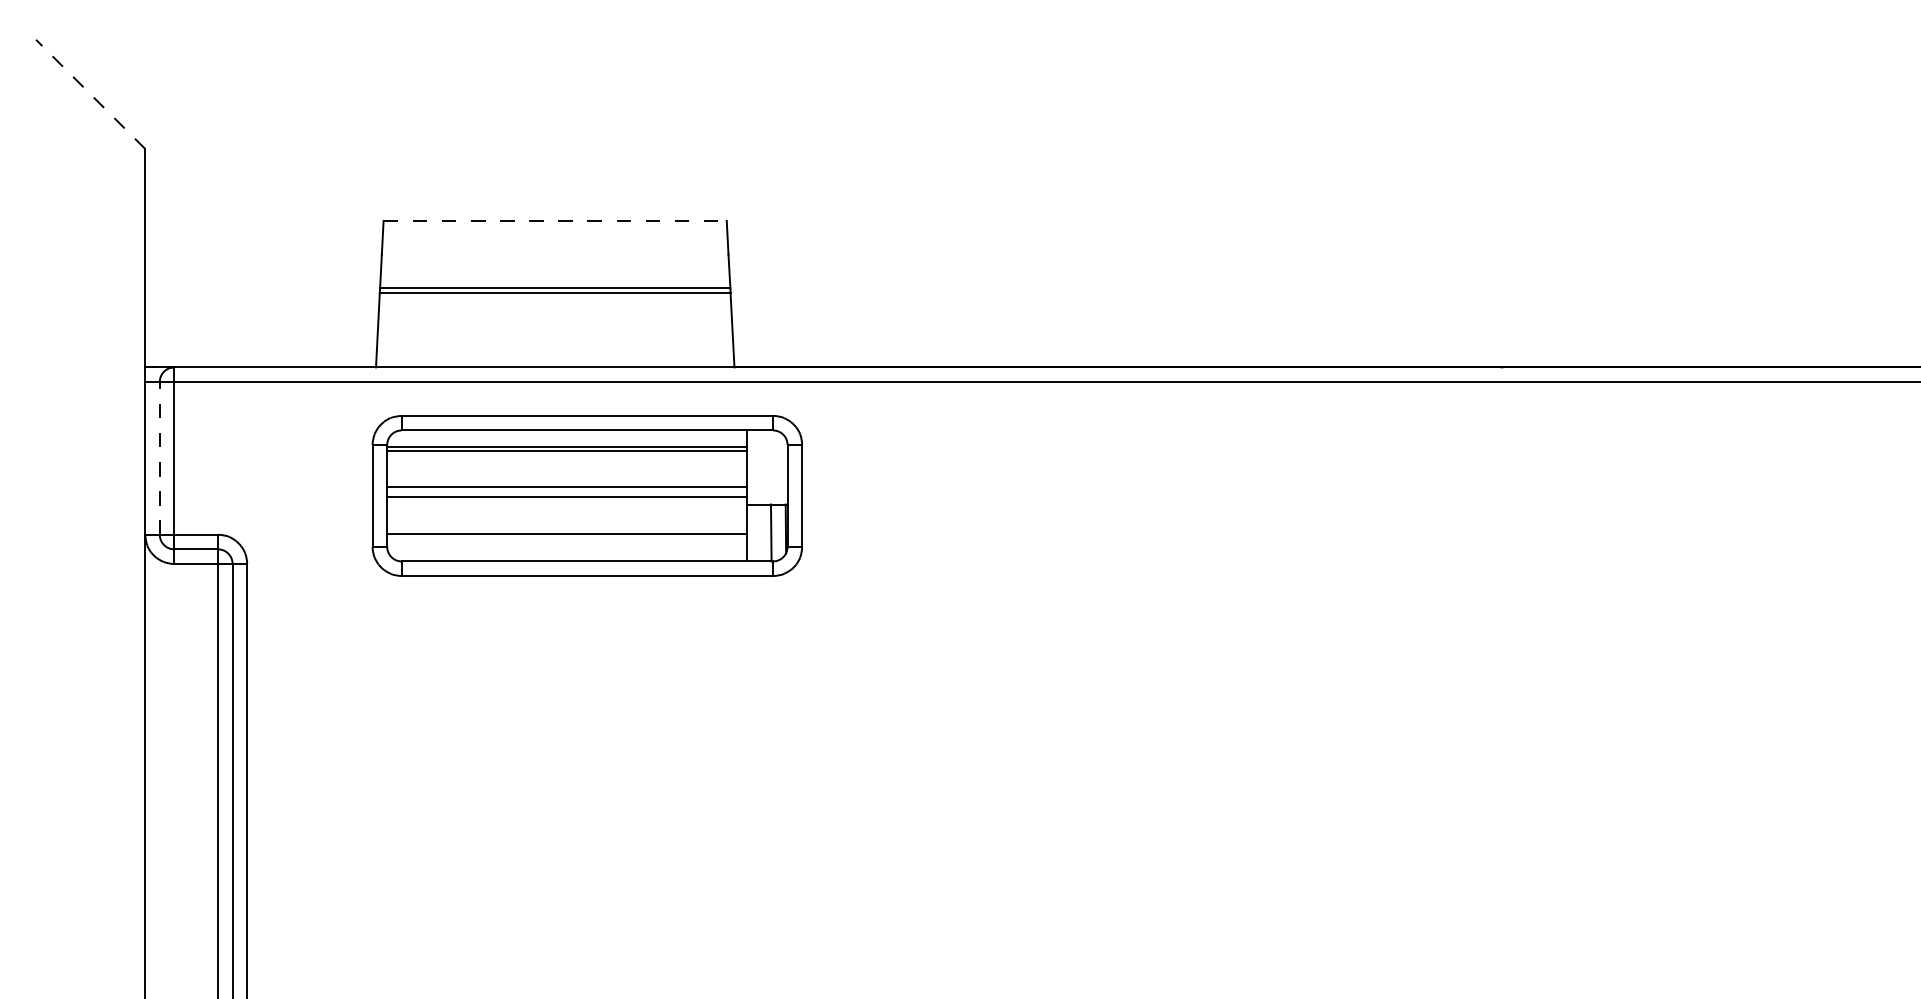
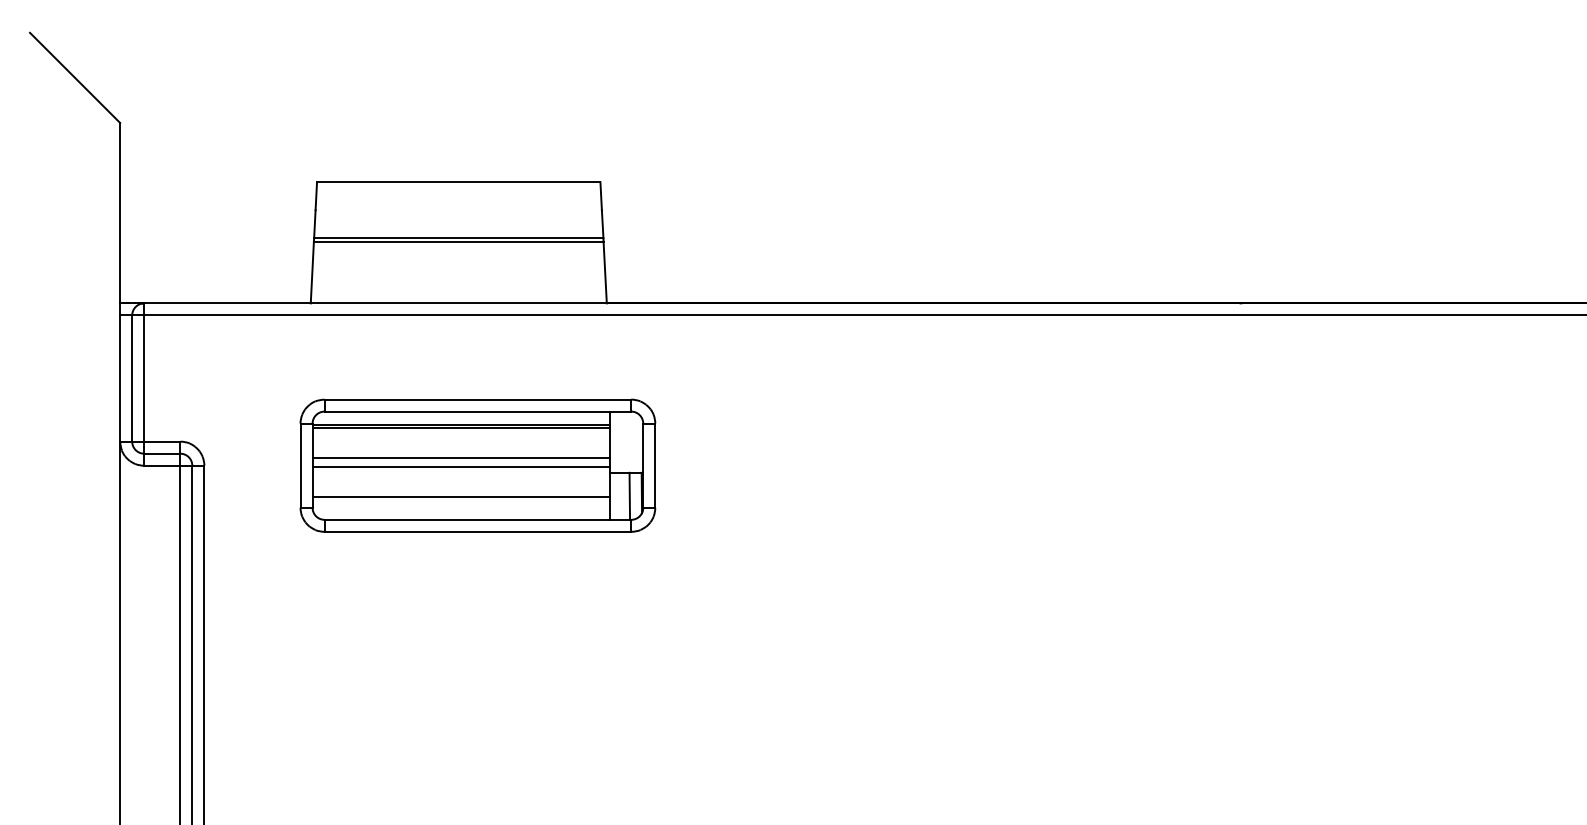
line: (90, 94) -> (74, 78), dashed -> solid
line: (555, 220) -> (459, 182), dashed -> solid
line: (159, 457) -> (131, 377), dashed -> solid
part: (586, 495) -> (477, 465), moved

